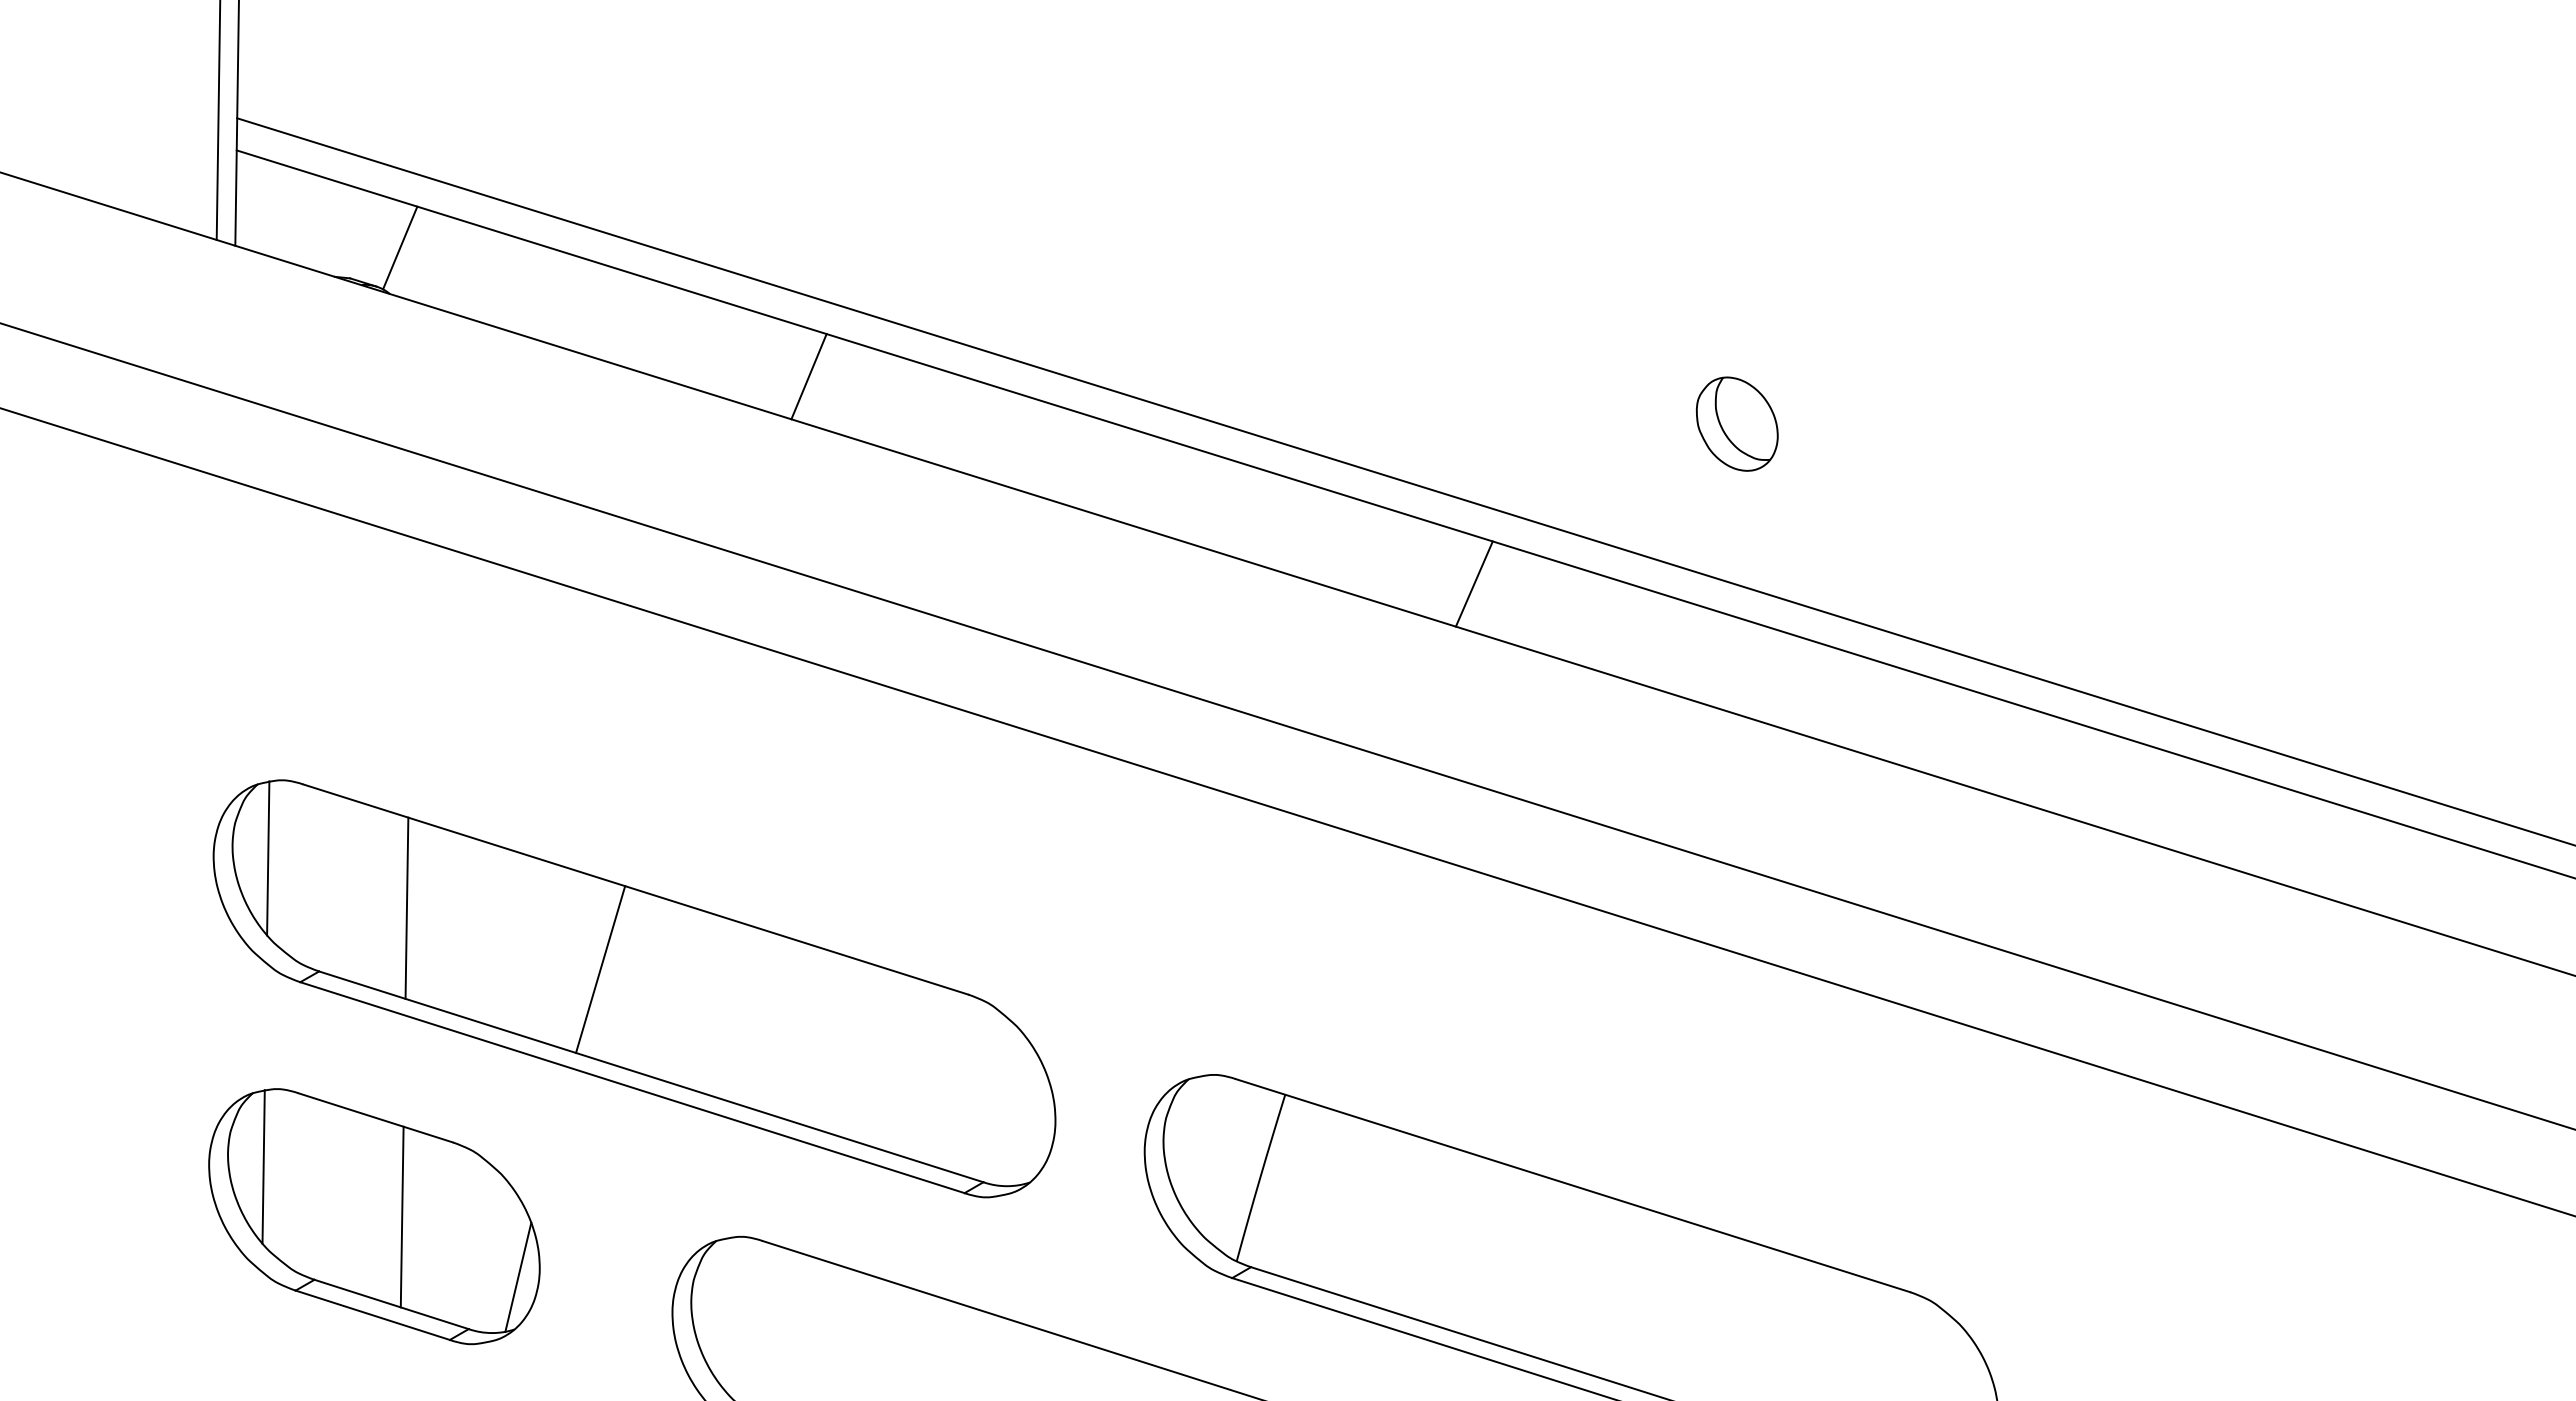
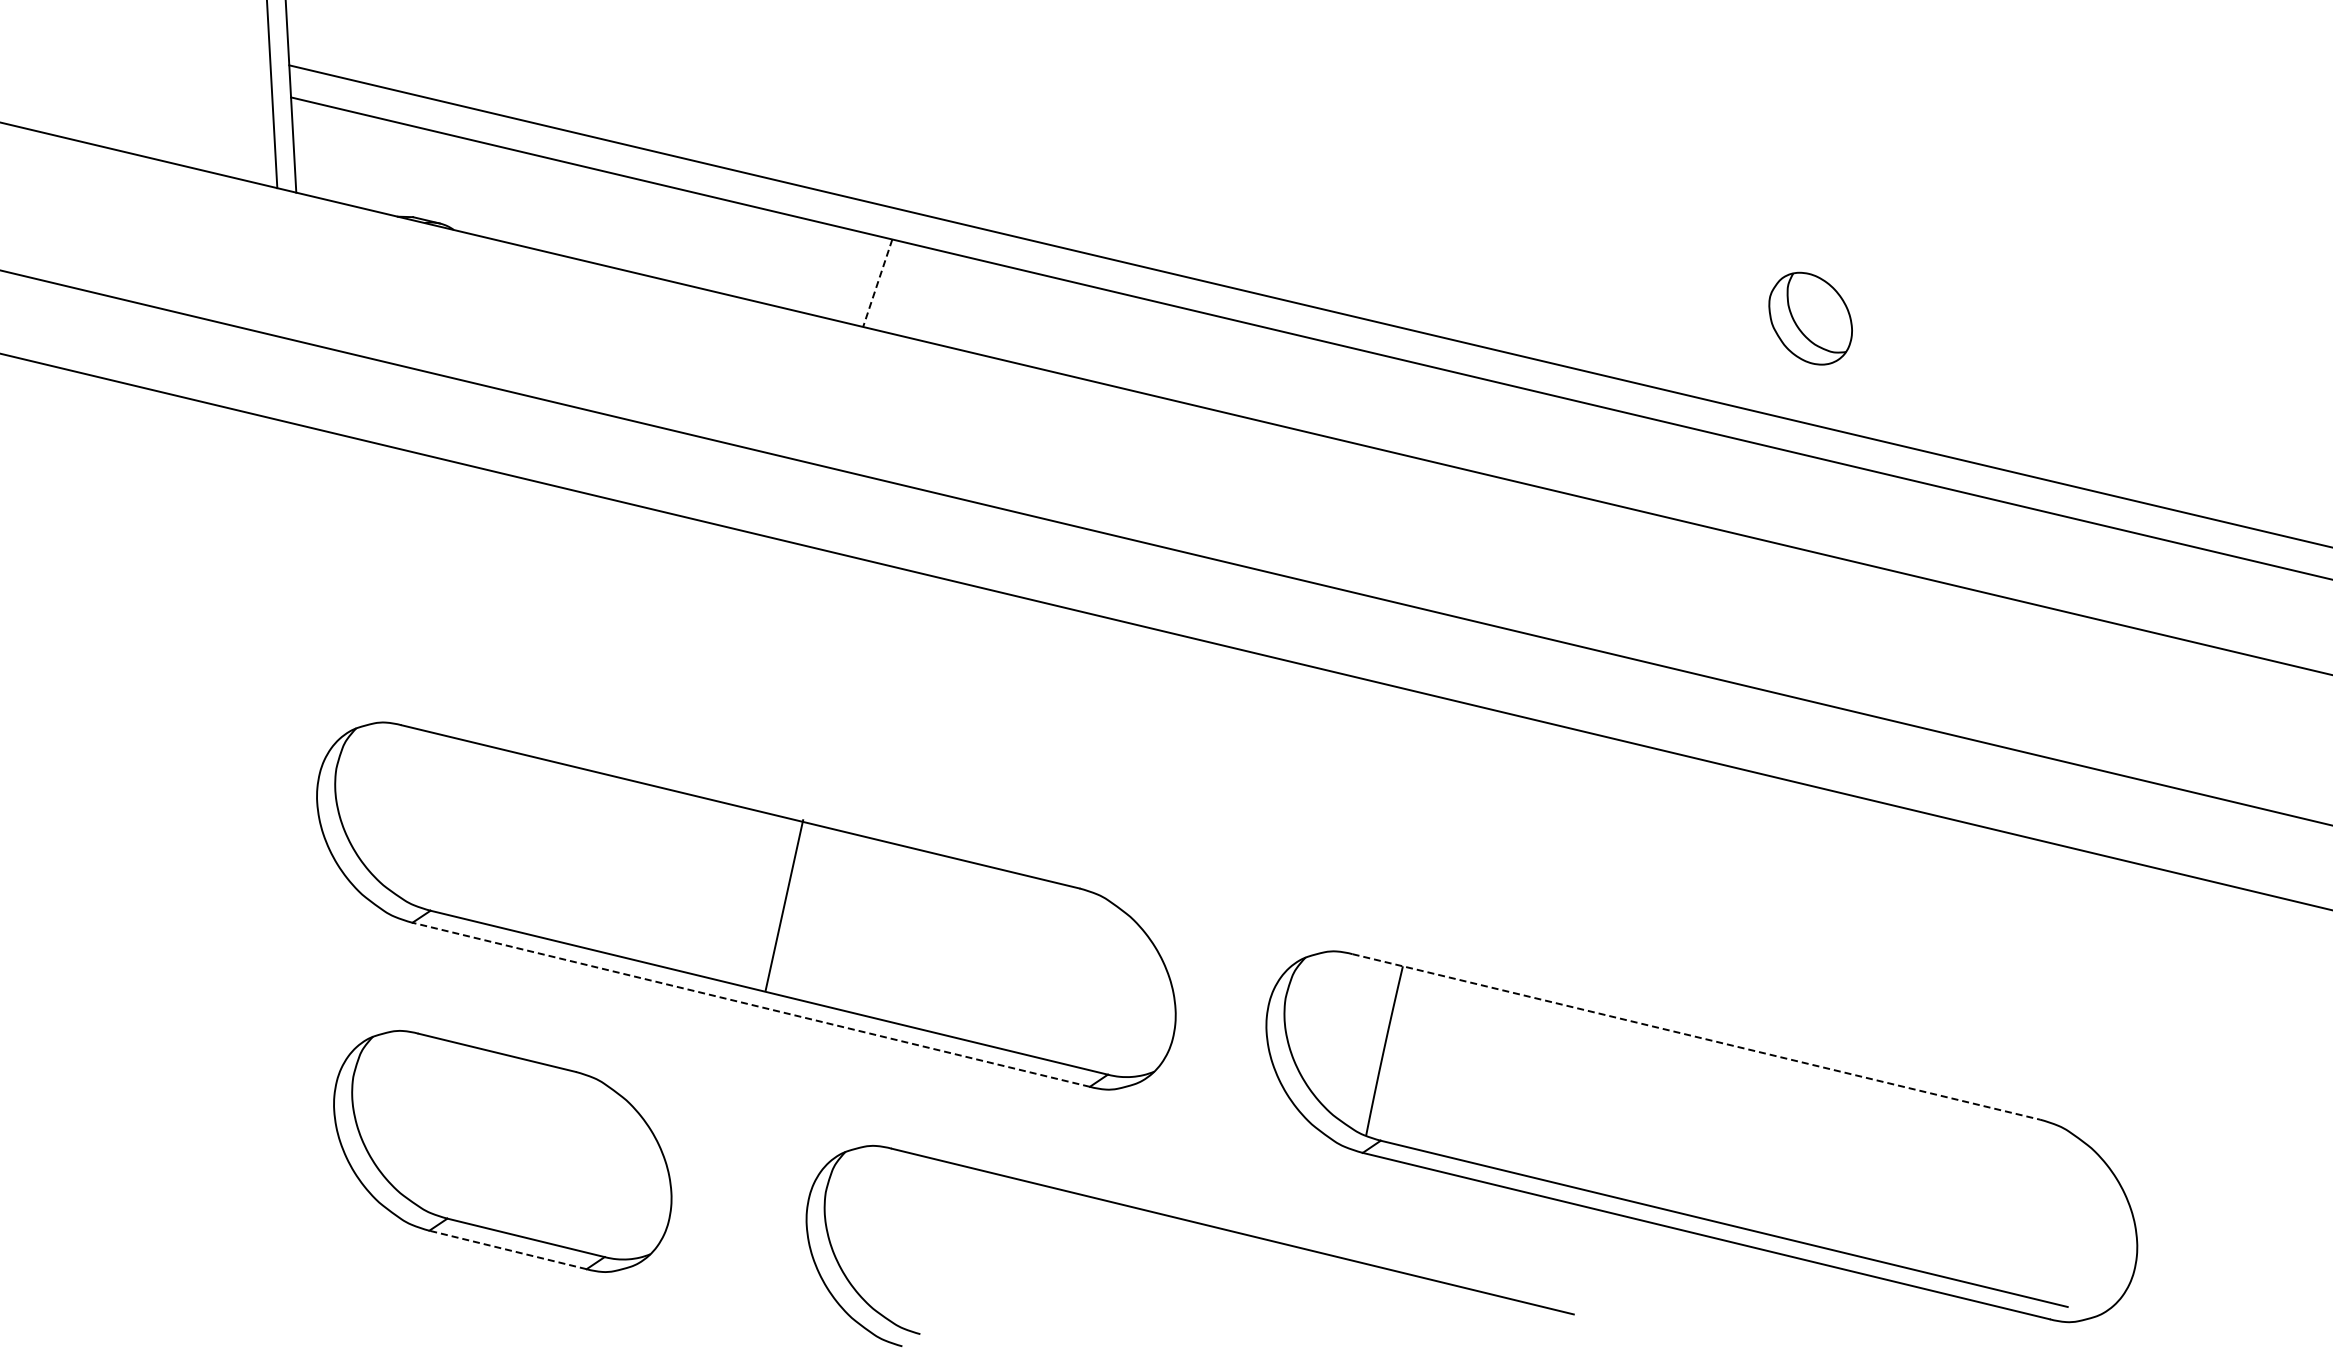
line: (400, 247) -> (461, 182), removed
line: (808, 377) -> (877, 284), solid -> dashed
part: (1736, 423) -> (1809, 318), moved
line: (1473, 583) -> (1555, 443), removed
line: (268, 858) -> (372, 801), removed
line: (406, 907) -> (513, 840), removed
line: (600, 969) -> (784, 905), moved
line: (632, 1087) -> (751, 1004), solid -> dashed
line: (263, 1166) -> (388, 1109), removed
line: (1573, 1185) -> (1696, 1036), solid -> dashed
line: (401, 1216) -> (529, 1149), removed
line: (518, 1276) -> (650, 1201), removed
line: (372, 1315) -> (507, 1250), solid -> dashed

